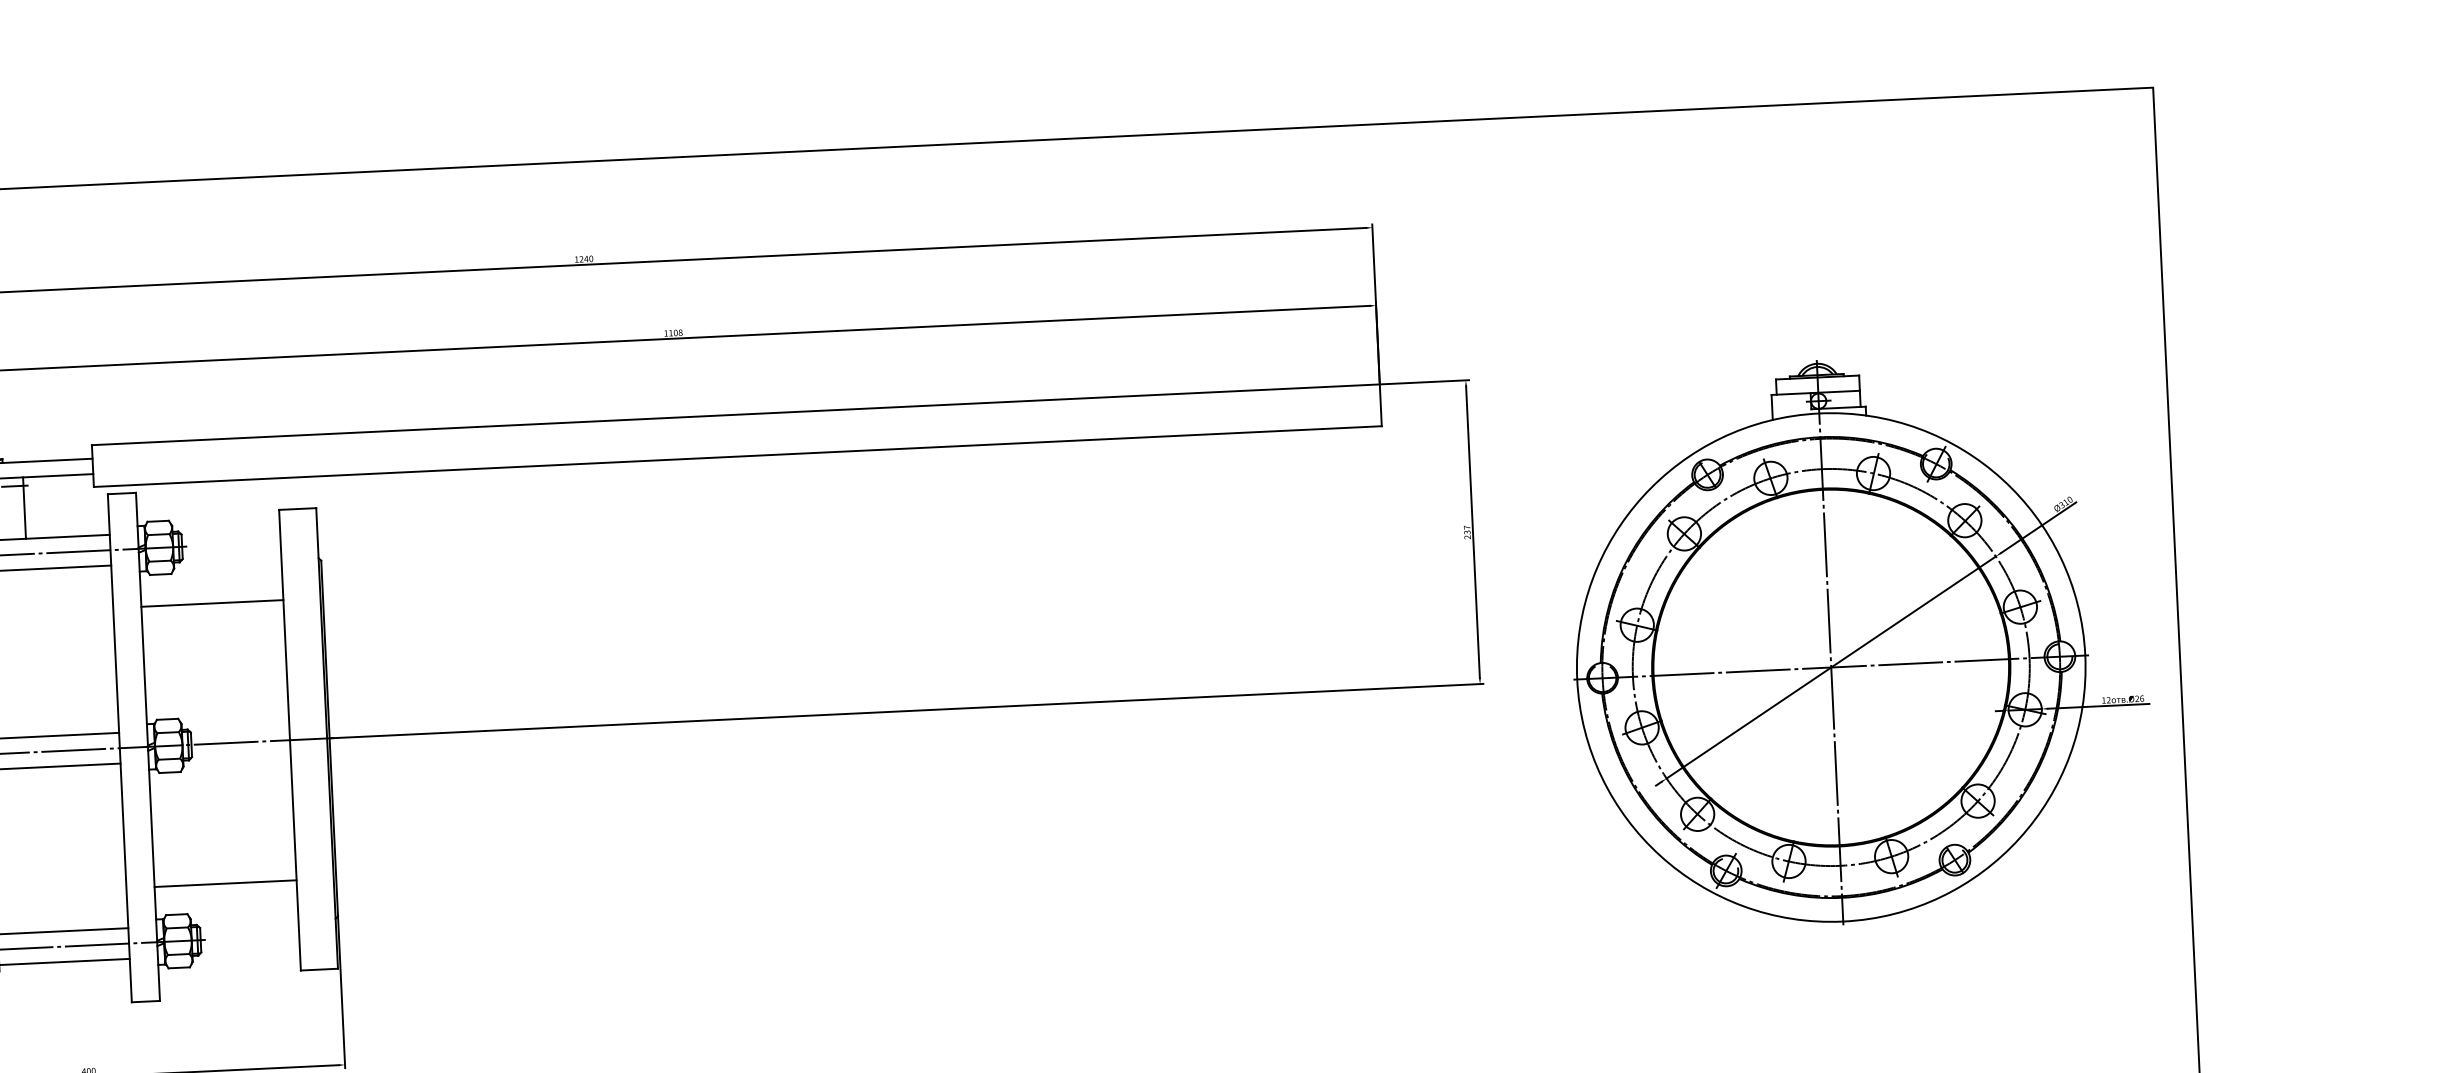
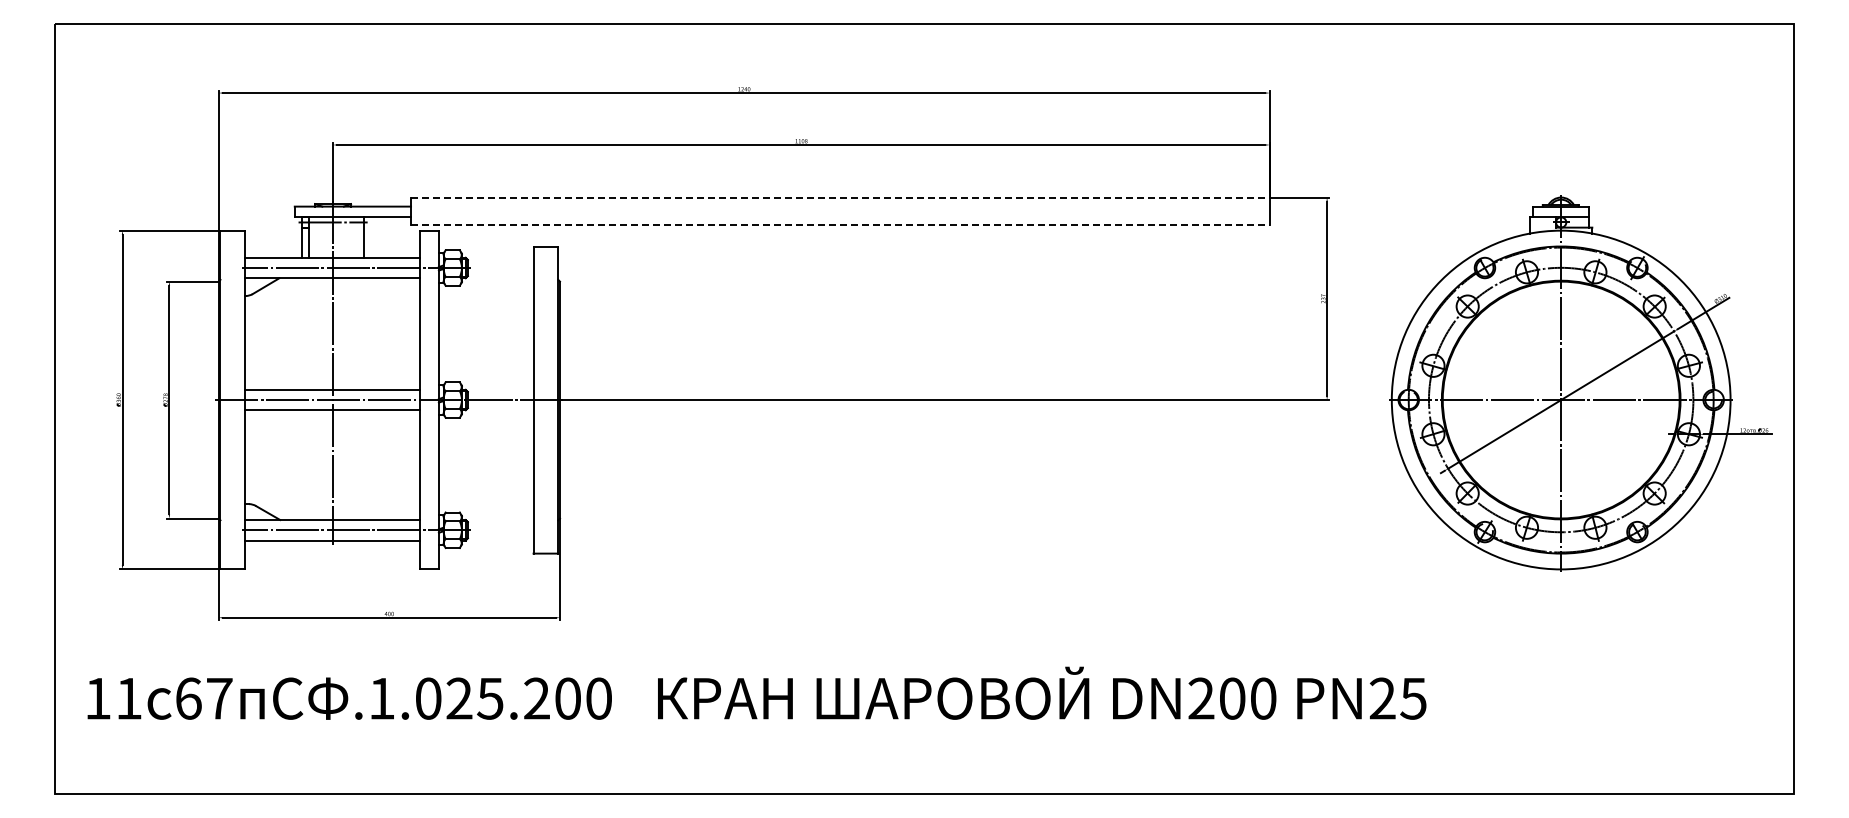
line: (736, 414) -> (840, 197), solid -> dashed
line: (737, 456) -> (840, 225), solid -> dashed
line: (211, 603) -> (485, 306), removed
line: (224, 883) -> (485, 493), removed

